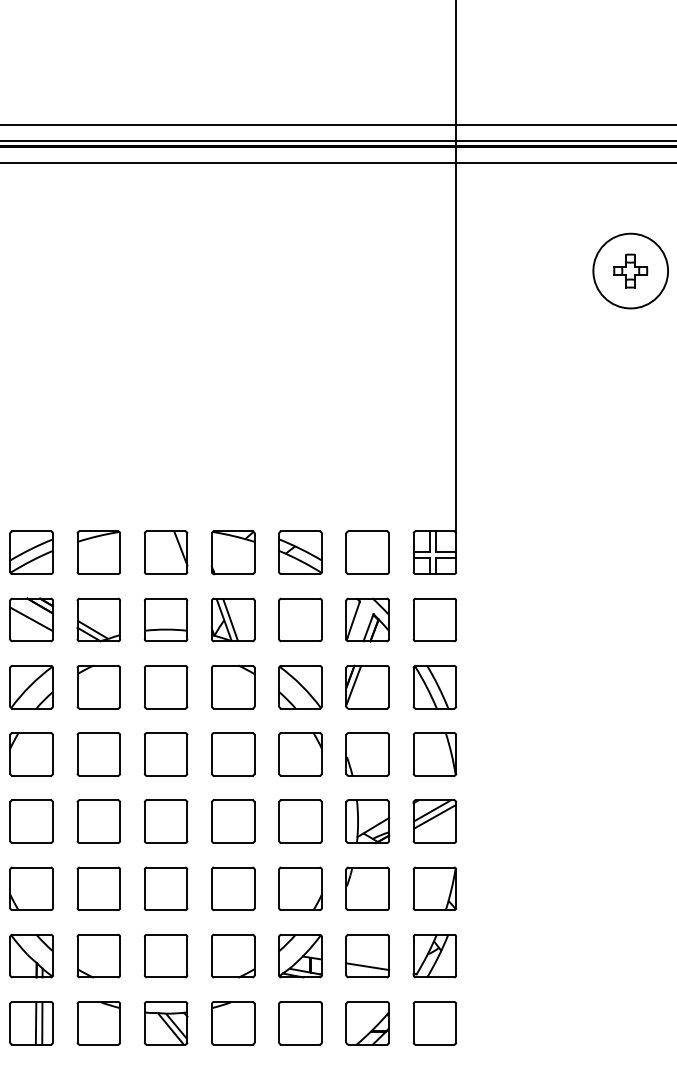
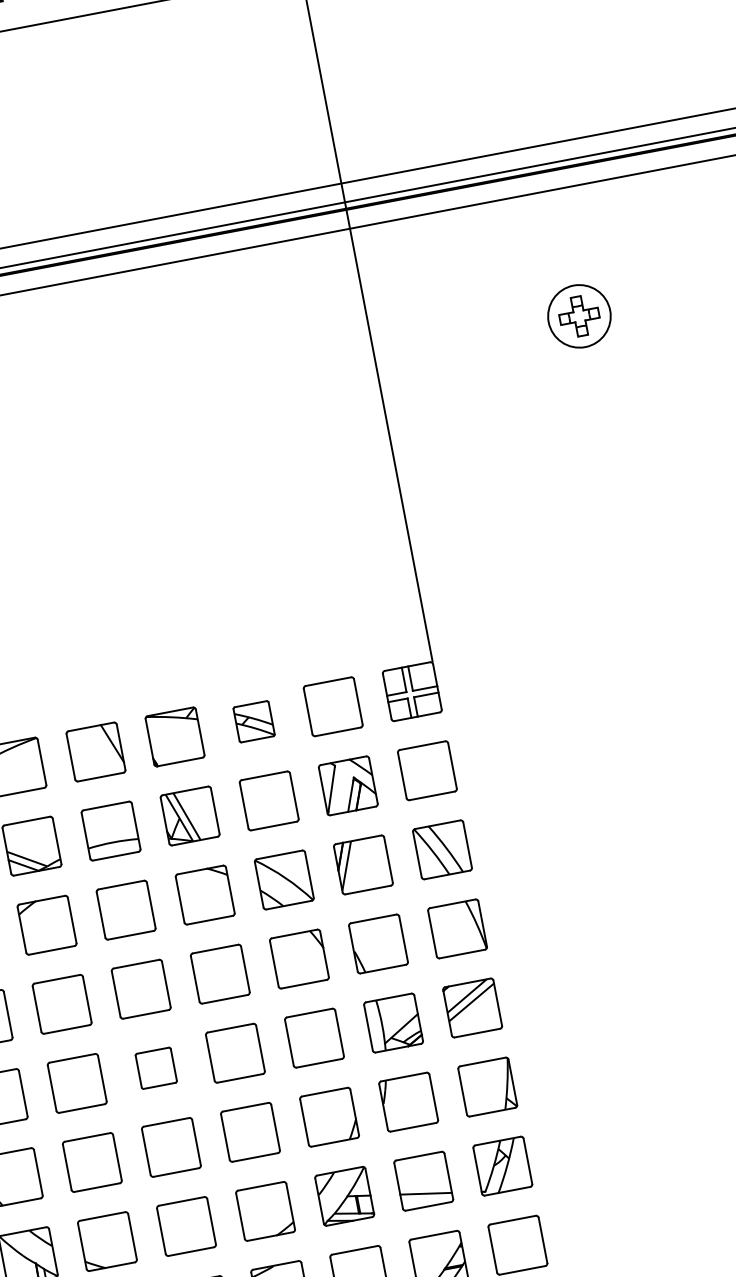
circle: (630, 270) -> (579, 315), size x0.7
part: (300, 552) -> (254, 721), size x0.7
part: (165, 821) -> (155, 1068), size x0.7

